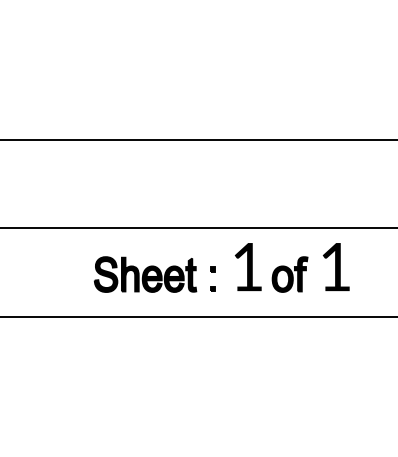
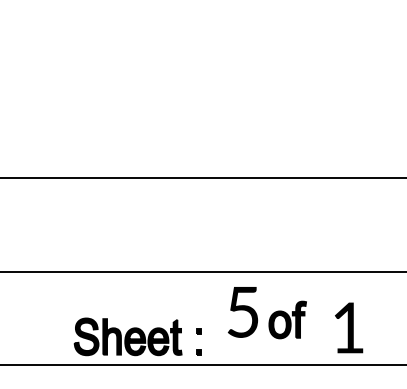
text: (335, 266) -> (348, 327), moved
text: (247, 267) -> (242, 312), 1 -> 5
part: (154, 274) -> (137, 336), moved

